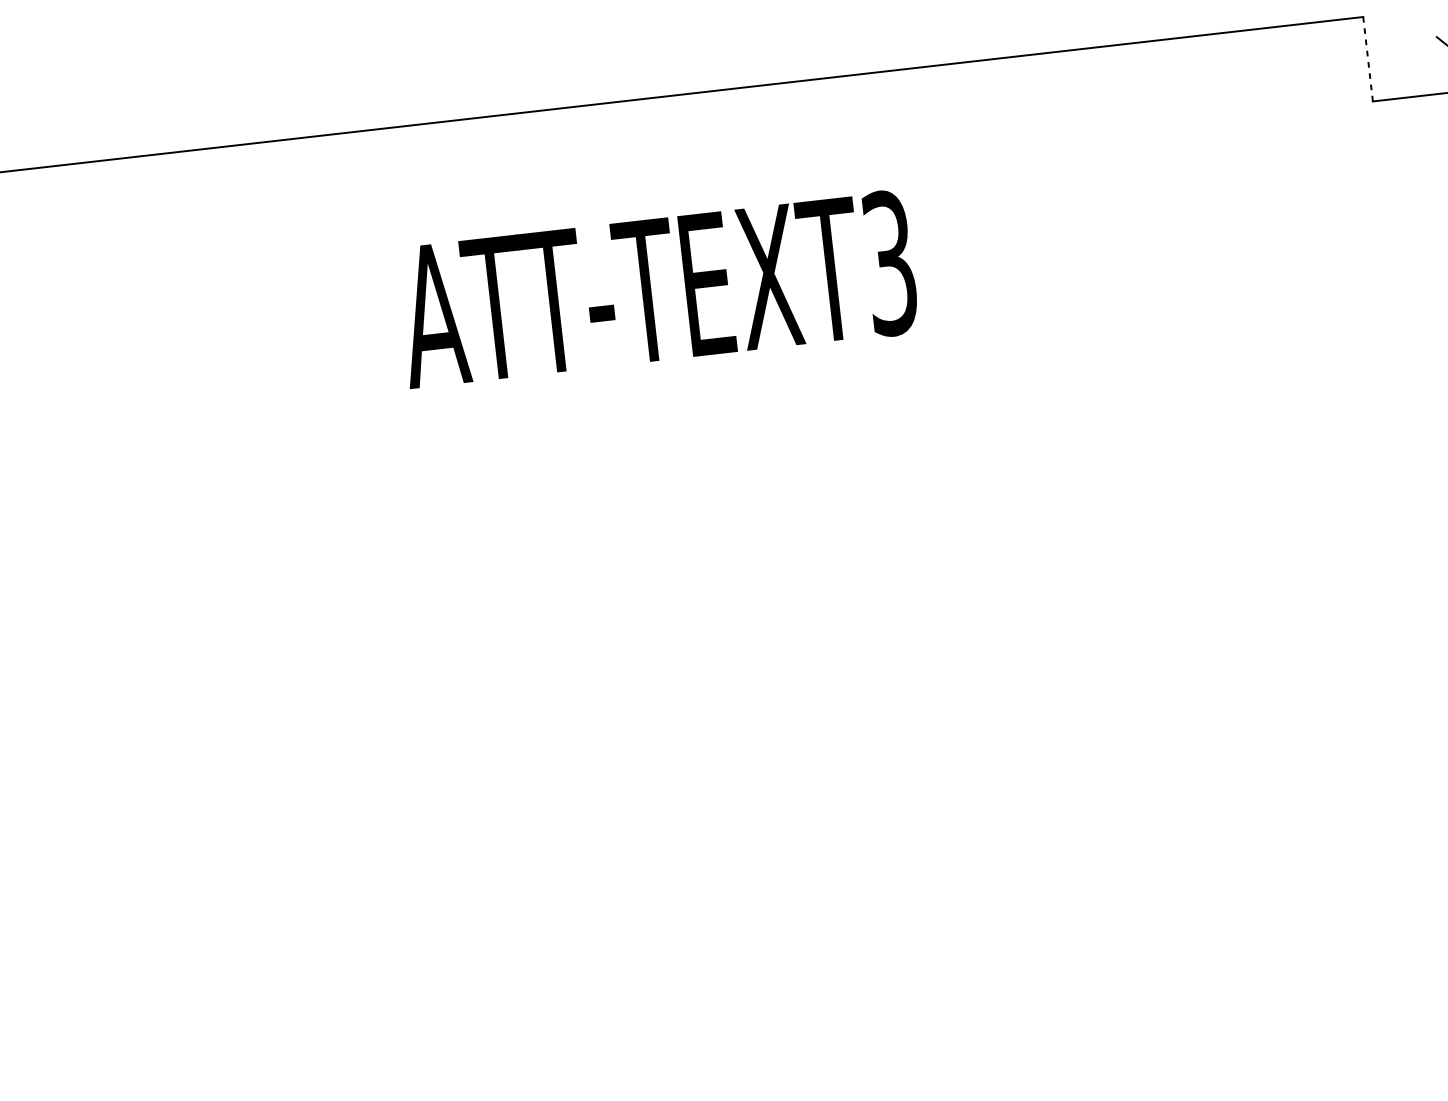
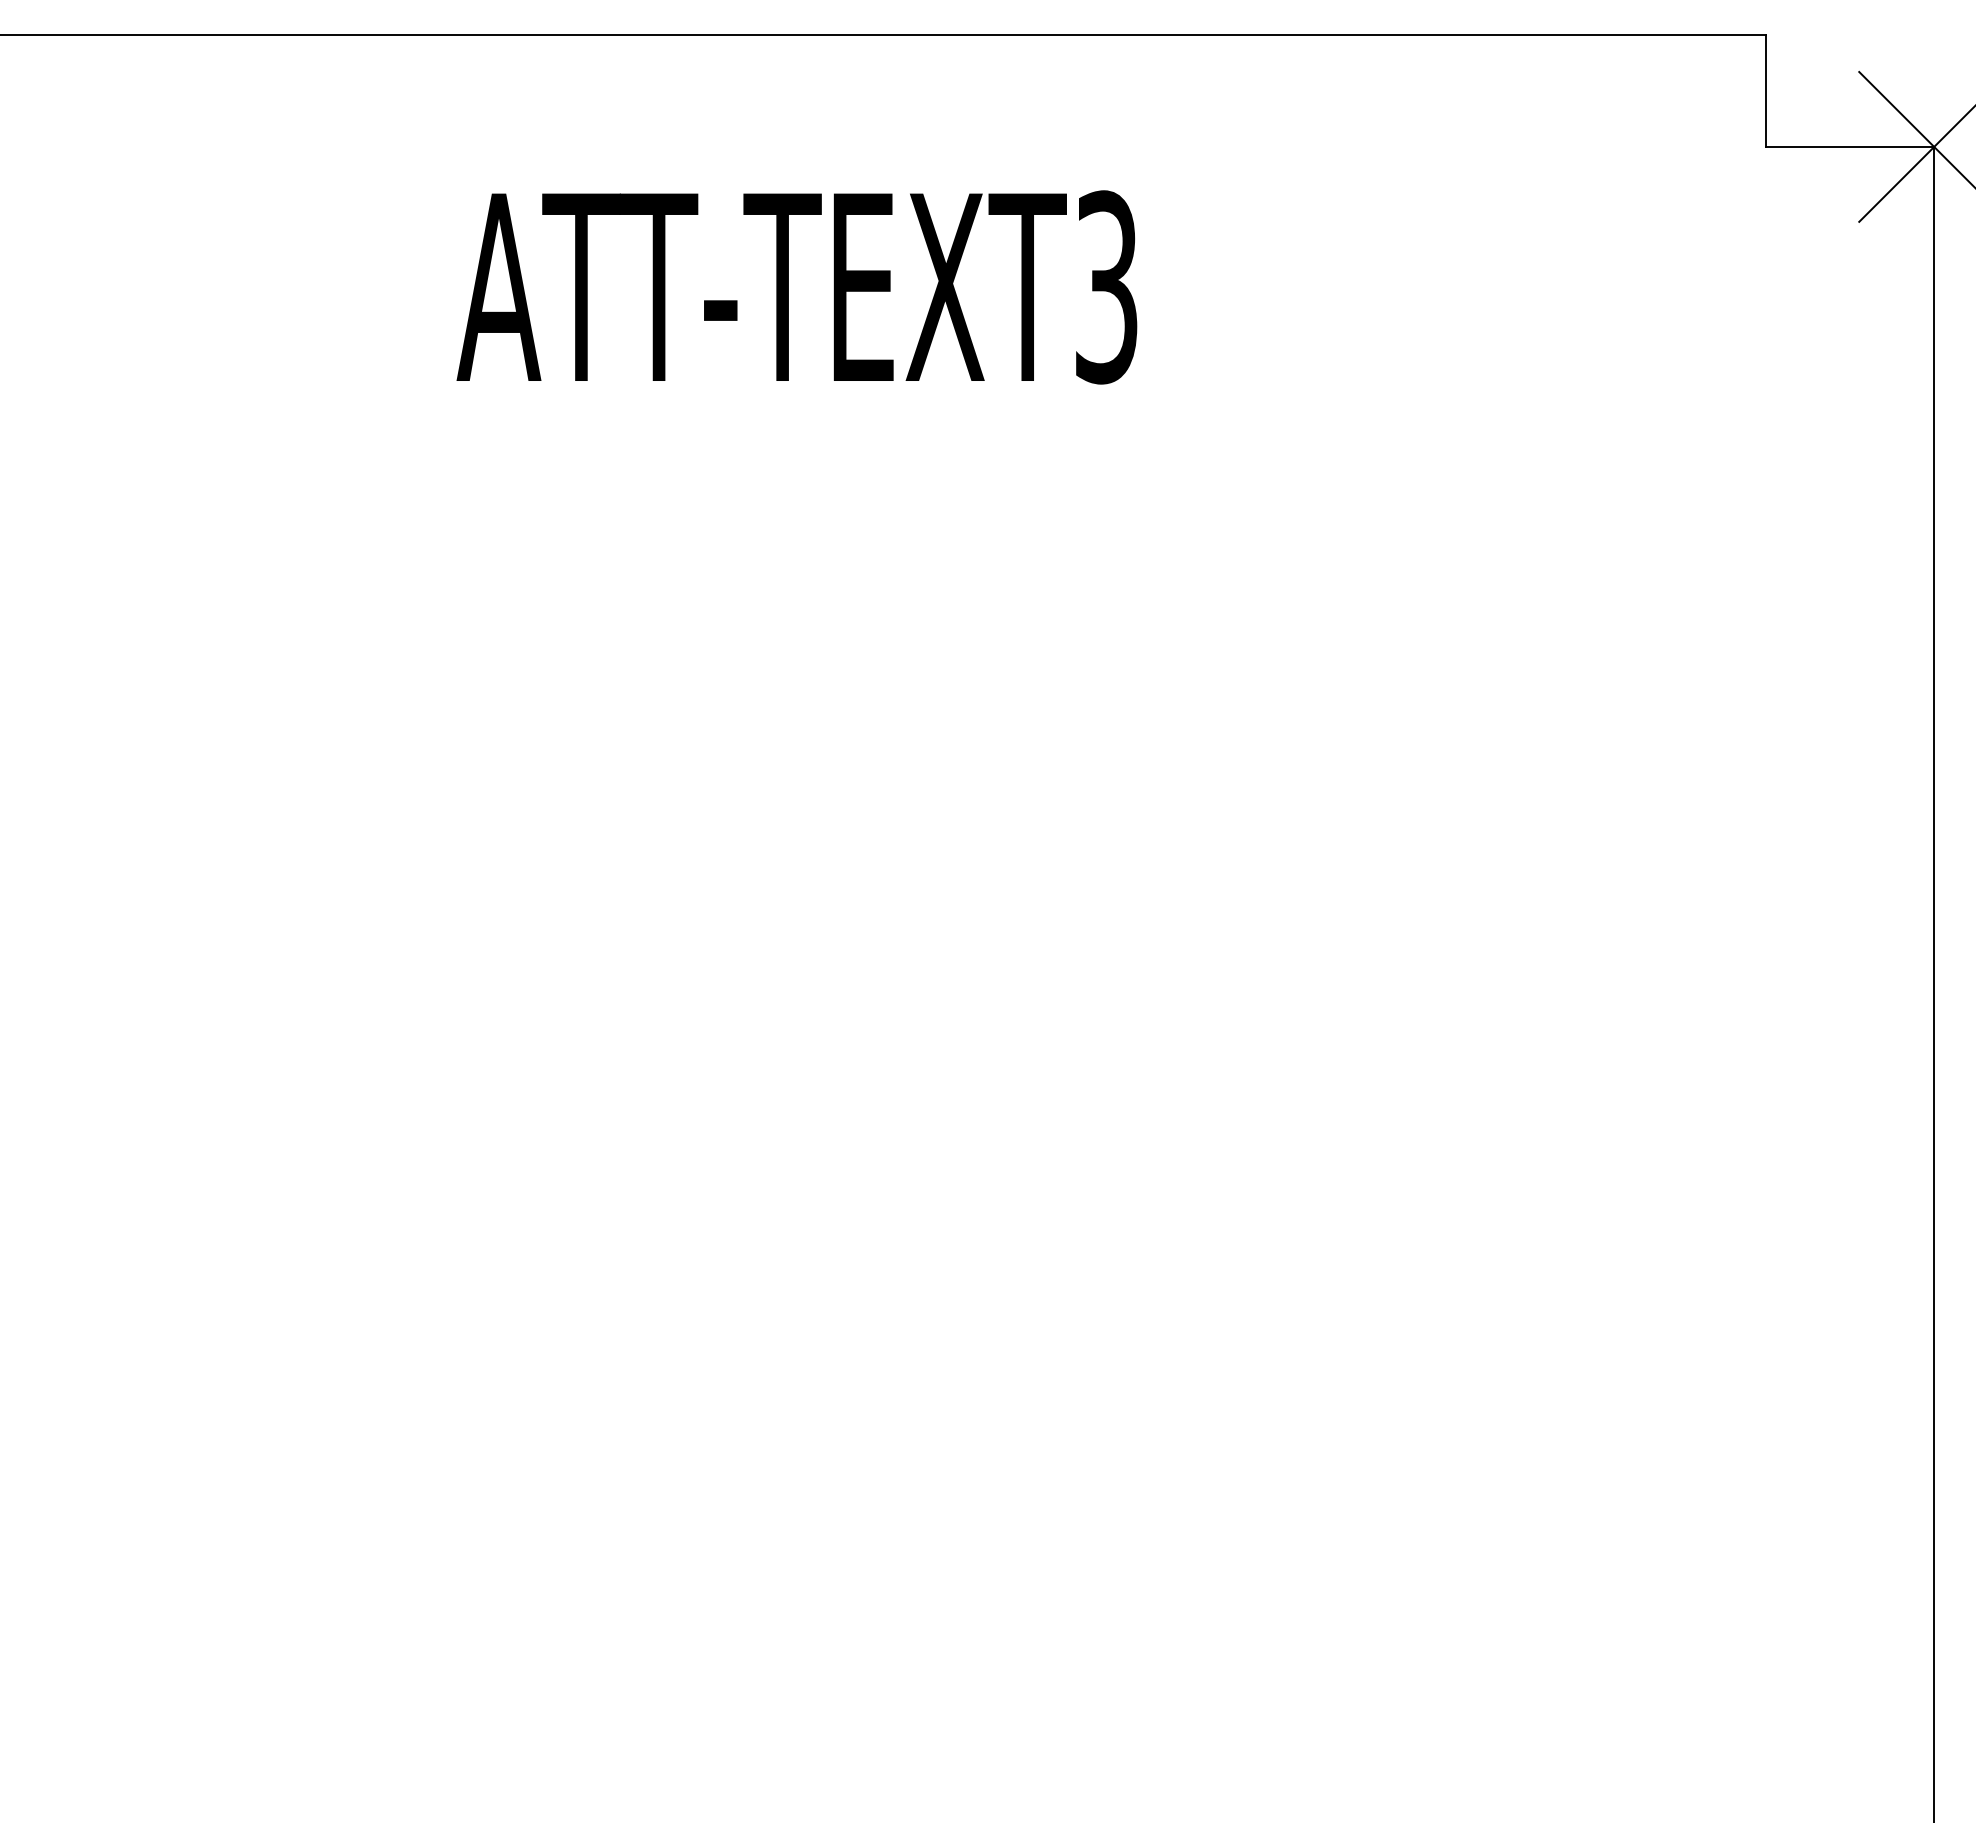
line: (1368, 59) -> (1765, 91), dashed -> solid

